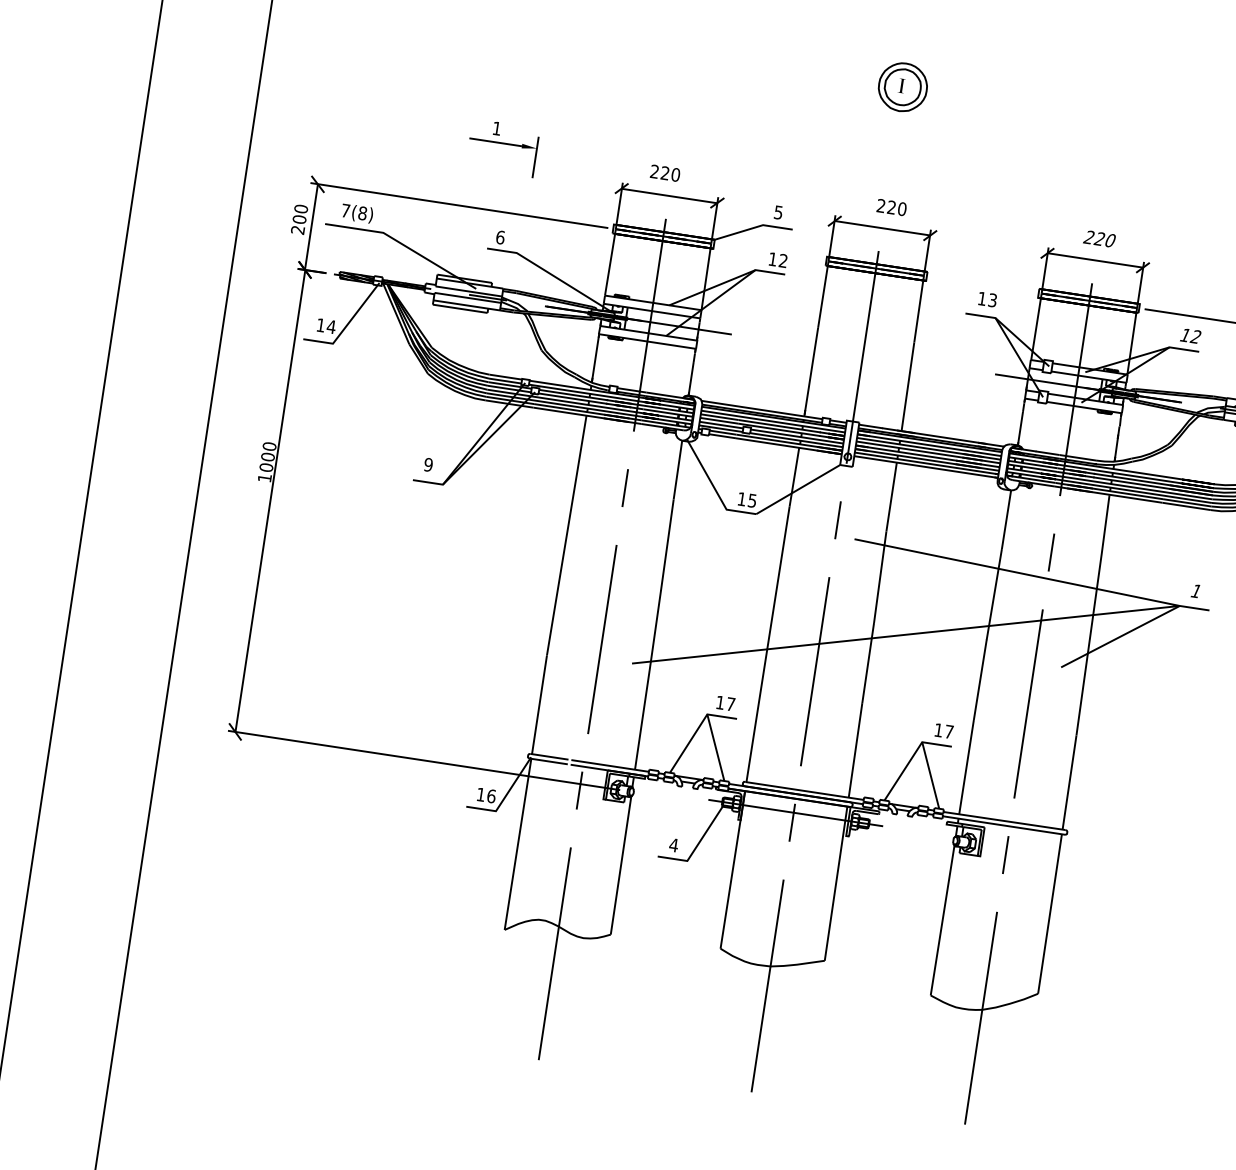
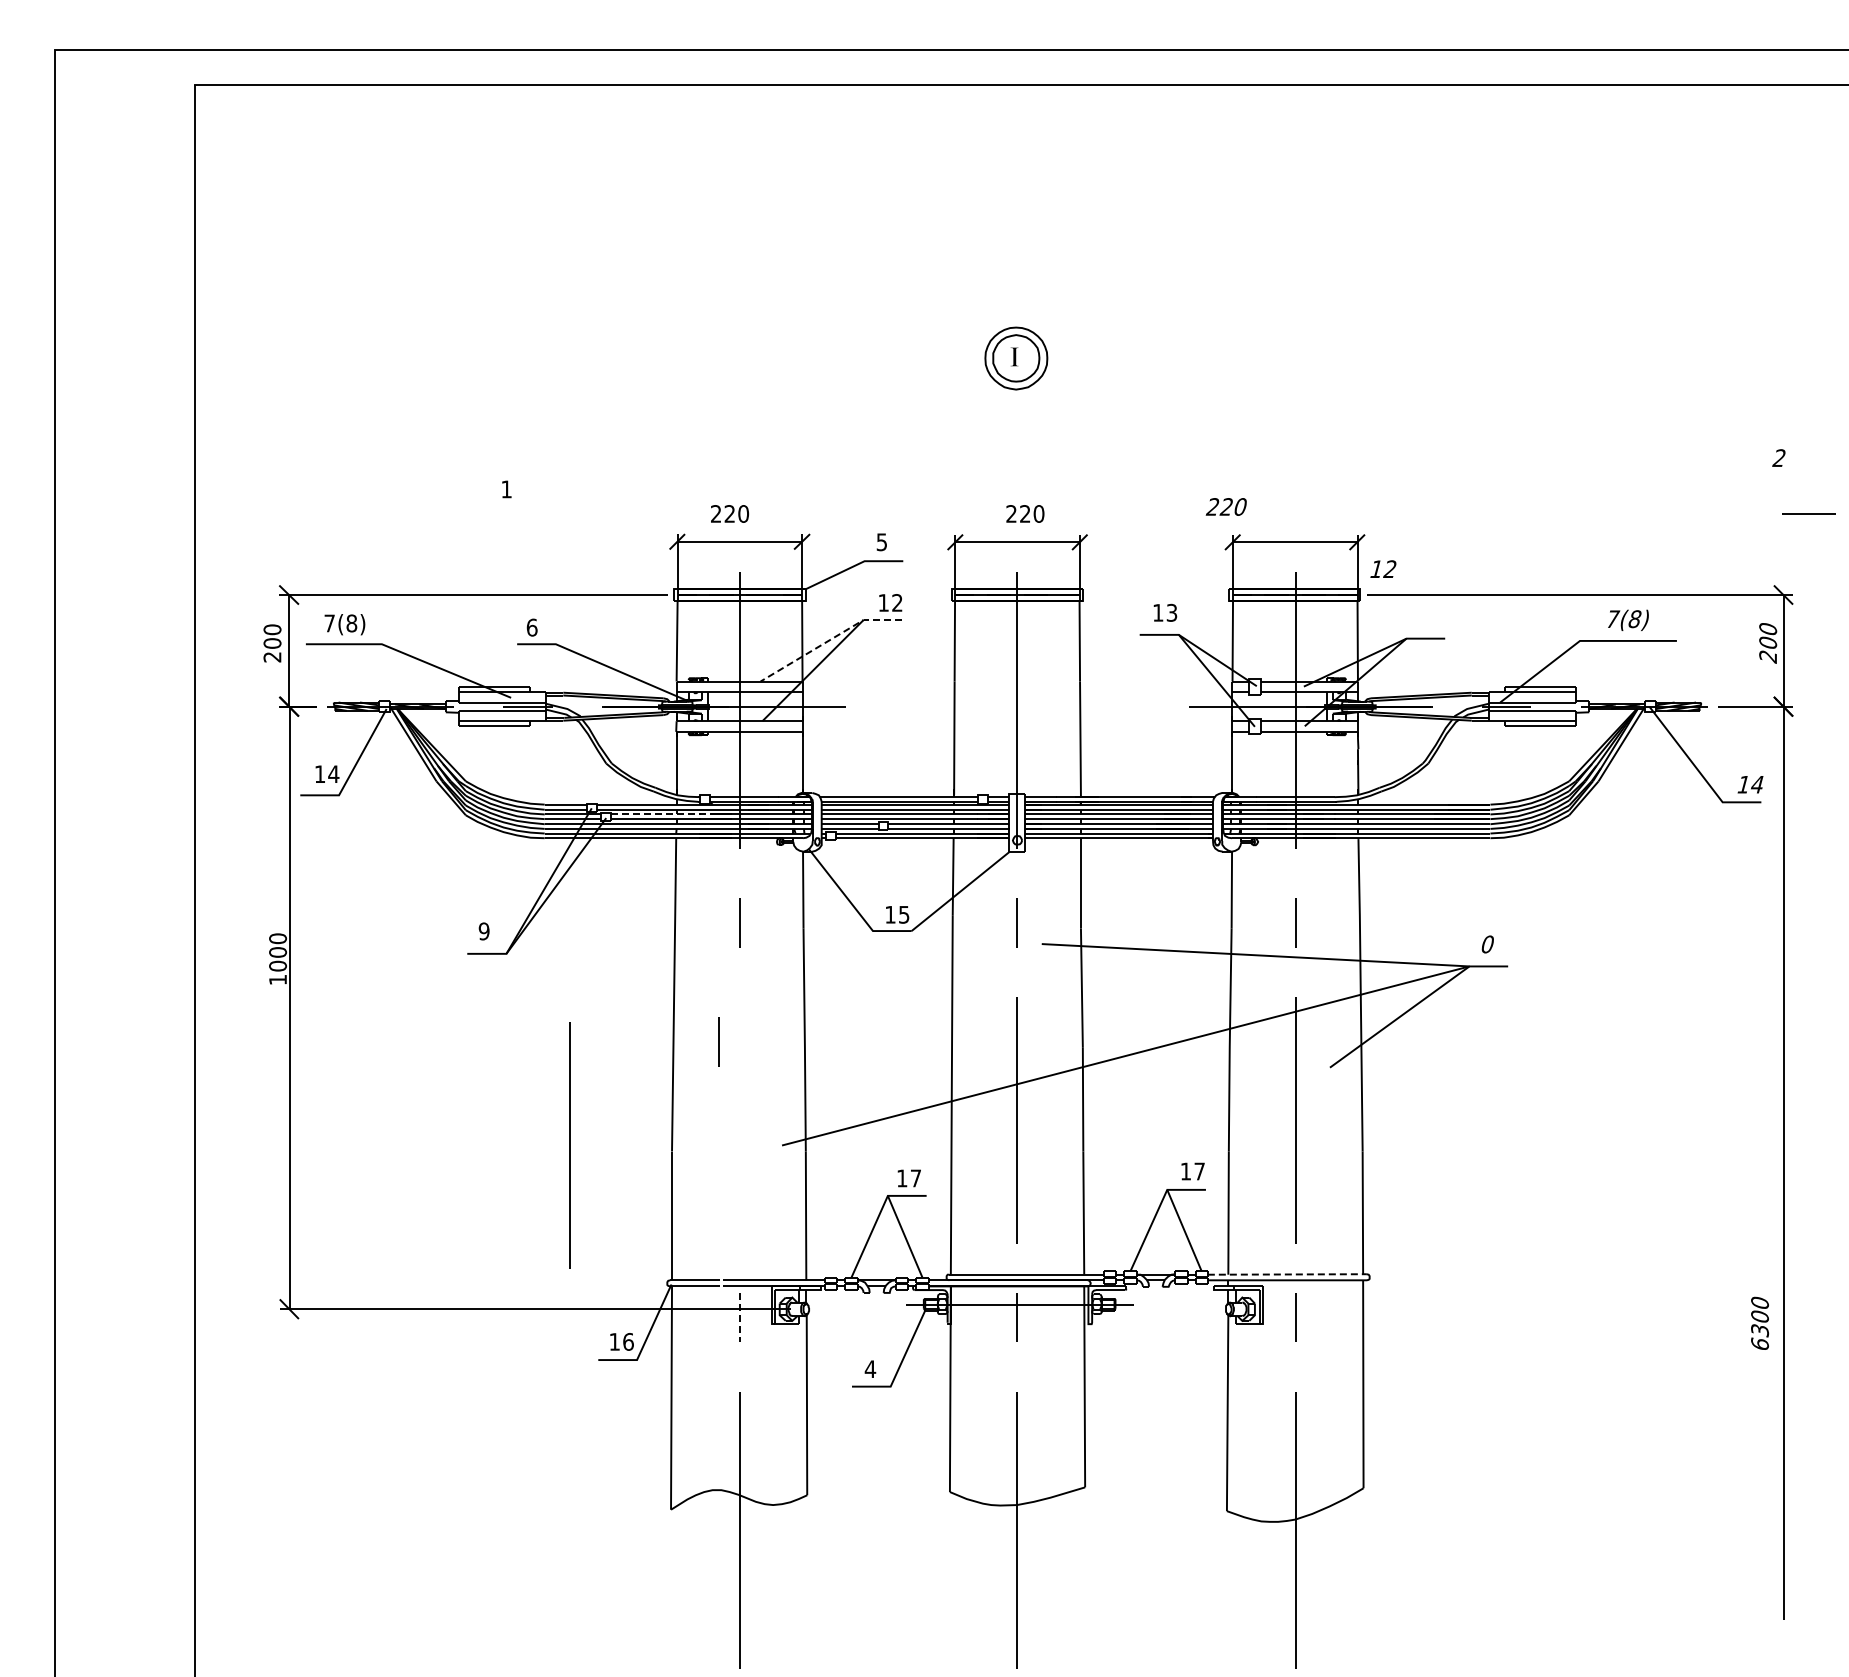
part: (503, 143) -> (517, 507), removed
text: (1098, 238) -> (1225, 506), moved
line: (726, 281) -> (828, 640), solid -> dashed
text: (1190, 335) -> (1383, 568), moved
line: (577, 395) -> (661, 814), solid -> dashed
line: (595, 576) -> (718, 1041), added
text: (1196, 591) -> (1487, 944), 1 -> 0
line: (602, 639) -> (569, 1145), moved
line: (579, 790) -> (739, 1317), solid -> dashed
line: (1004, 821) -> (1287, 1274), solid -> dashed

